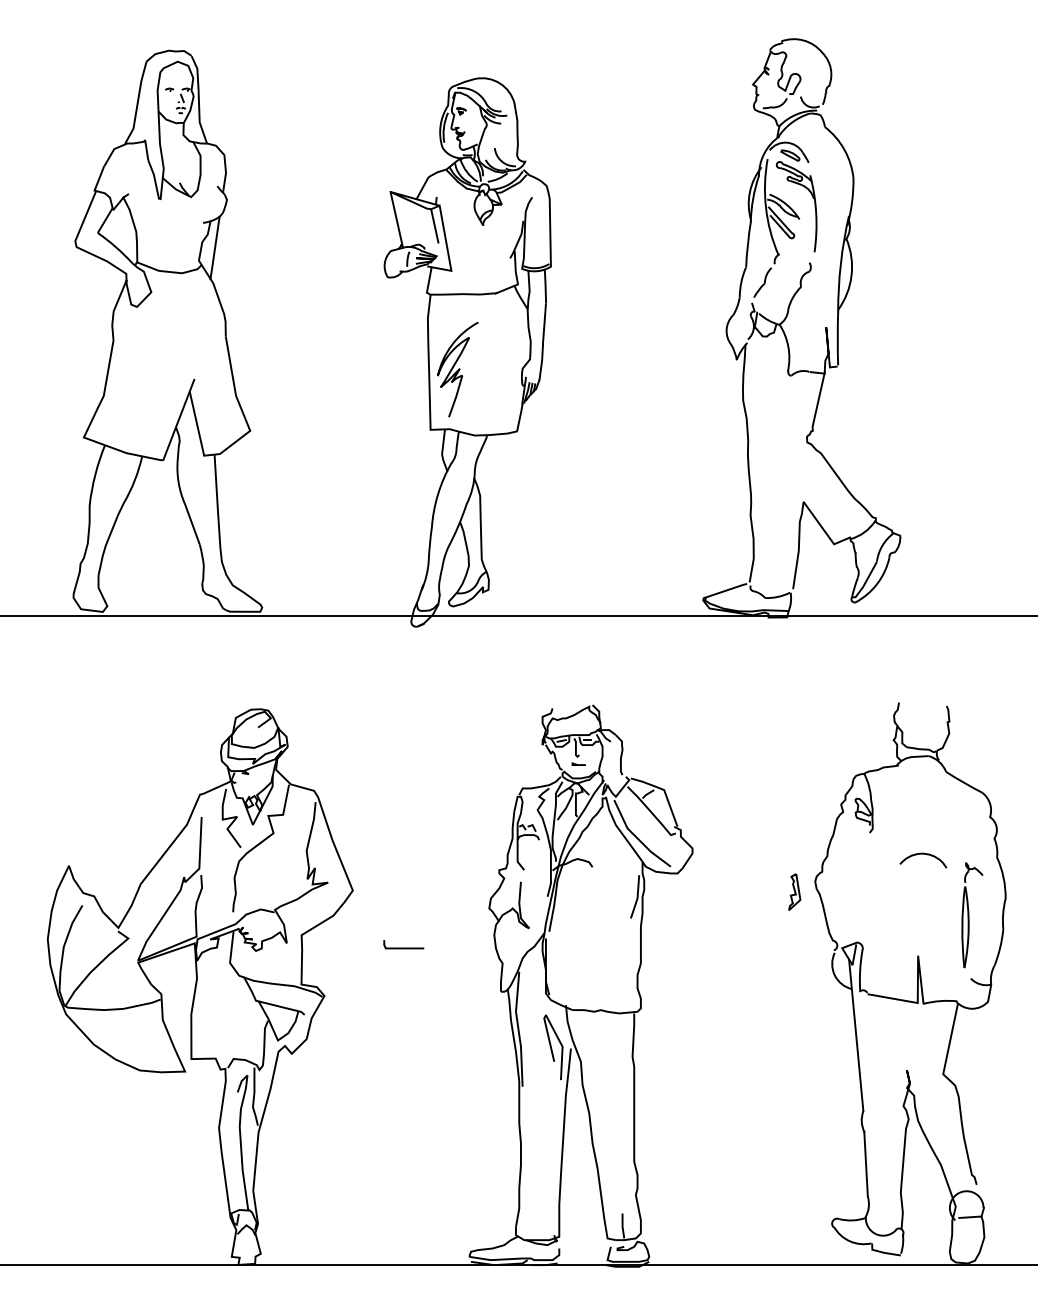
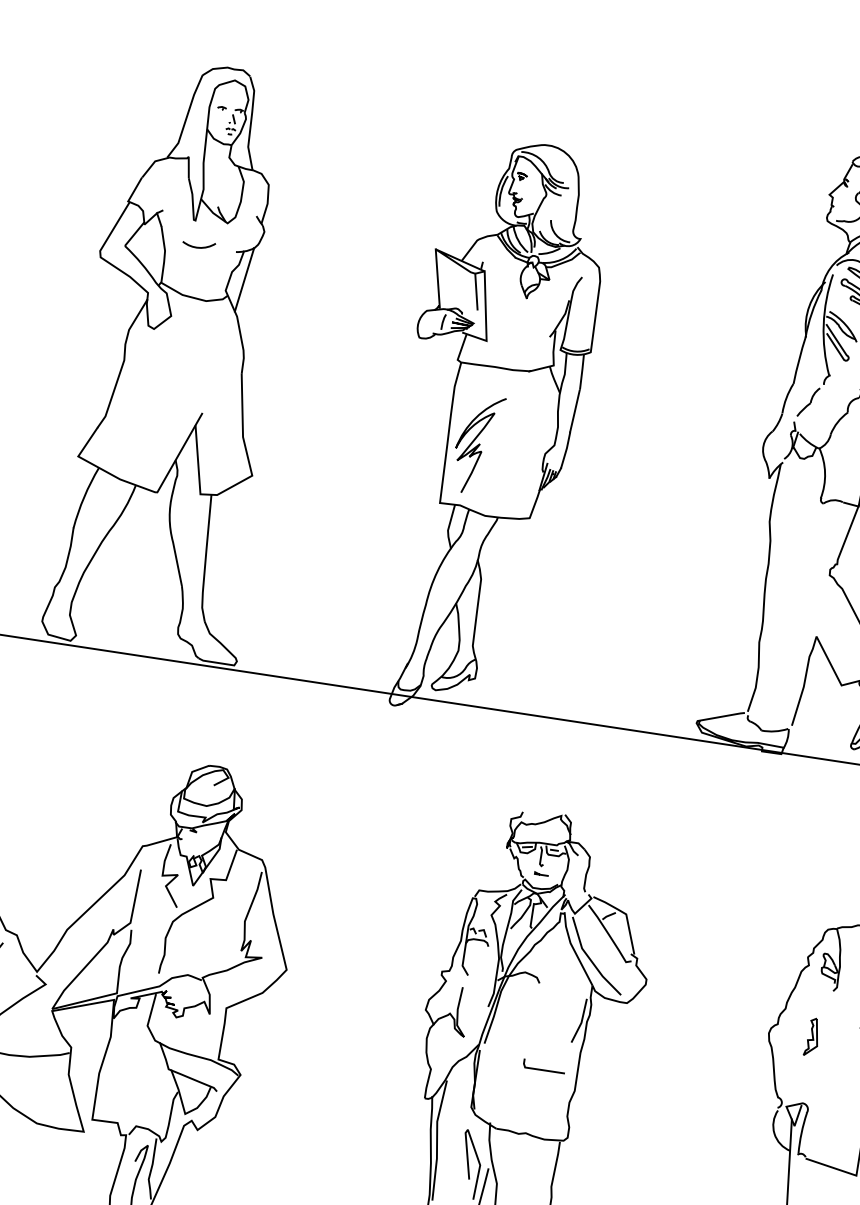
arc: (167, 223) -> (198, 247), added
curve: (794, 891) -> (812, 1036), moved
curve: (403, 947) -> (543, 1069), moved

